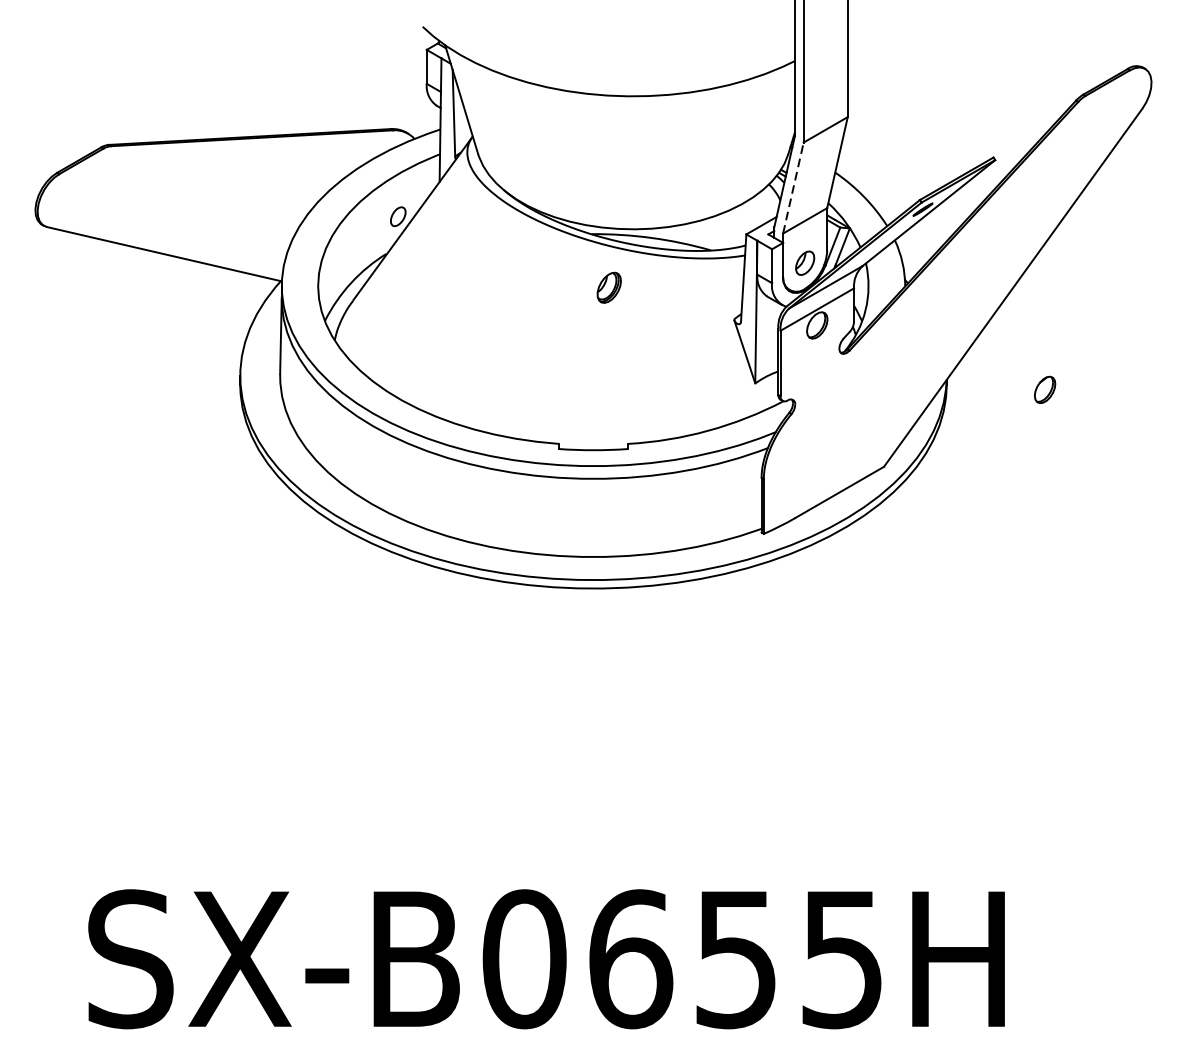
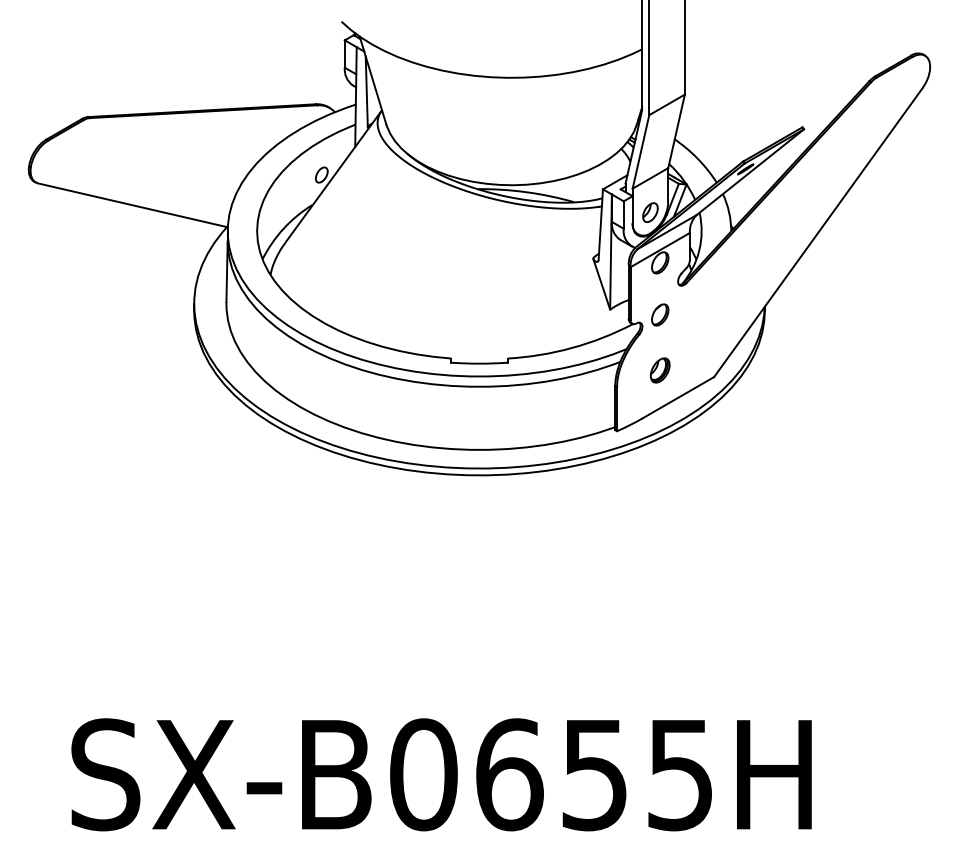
line: (792, 187) -> (640, 151), dashed -> solid
part: (609, 287) -> (660, 370), moved
part: (1045, 389) -> (660, 314), moved

